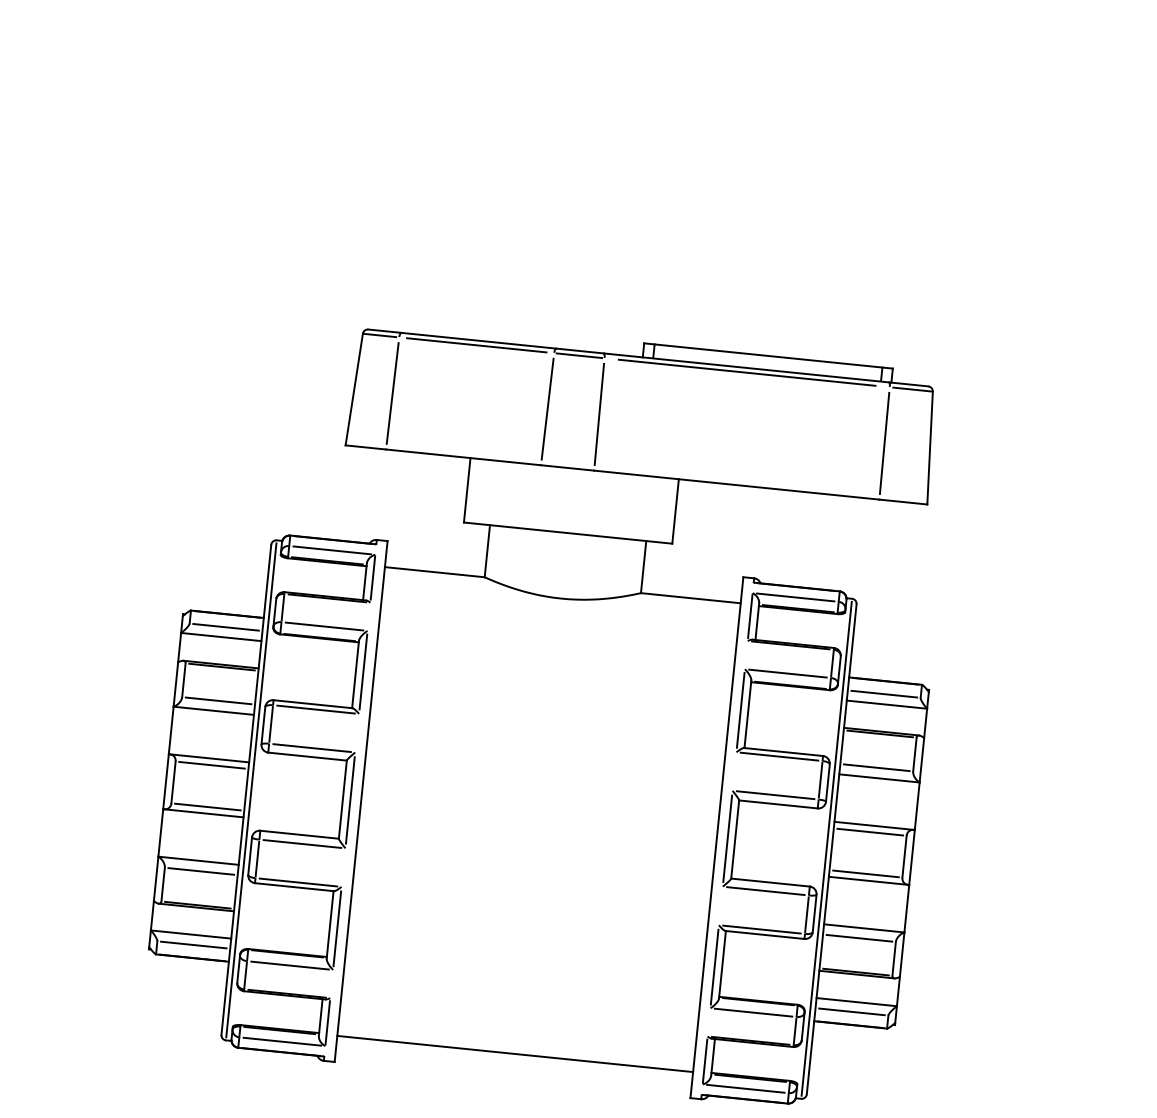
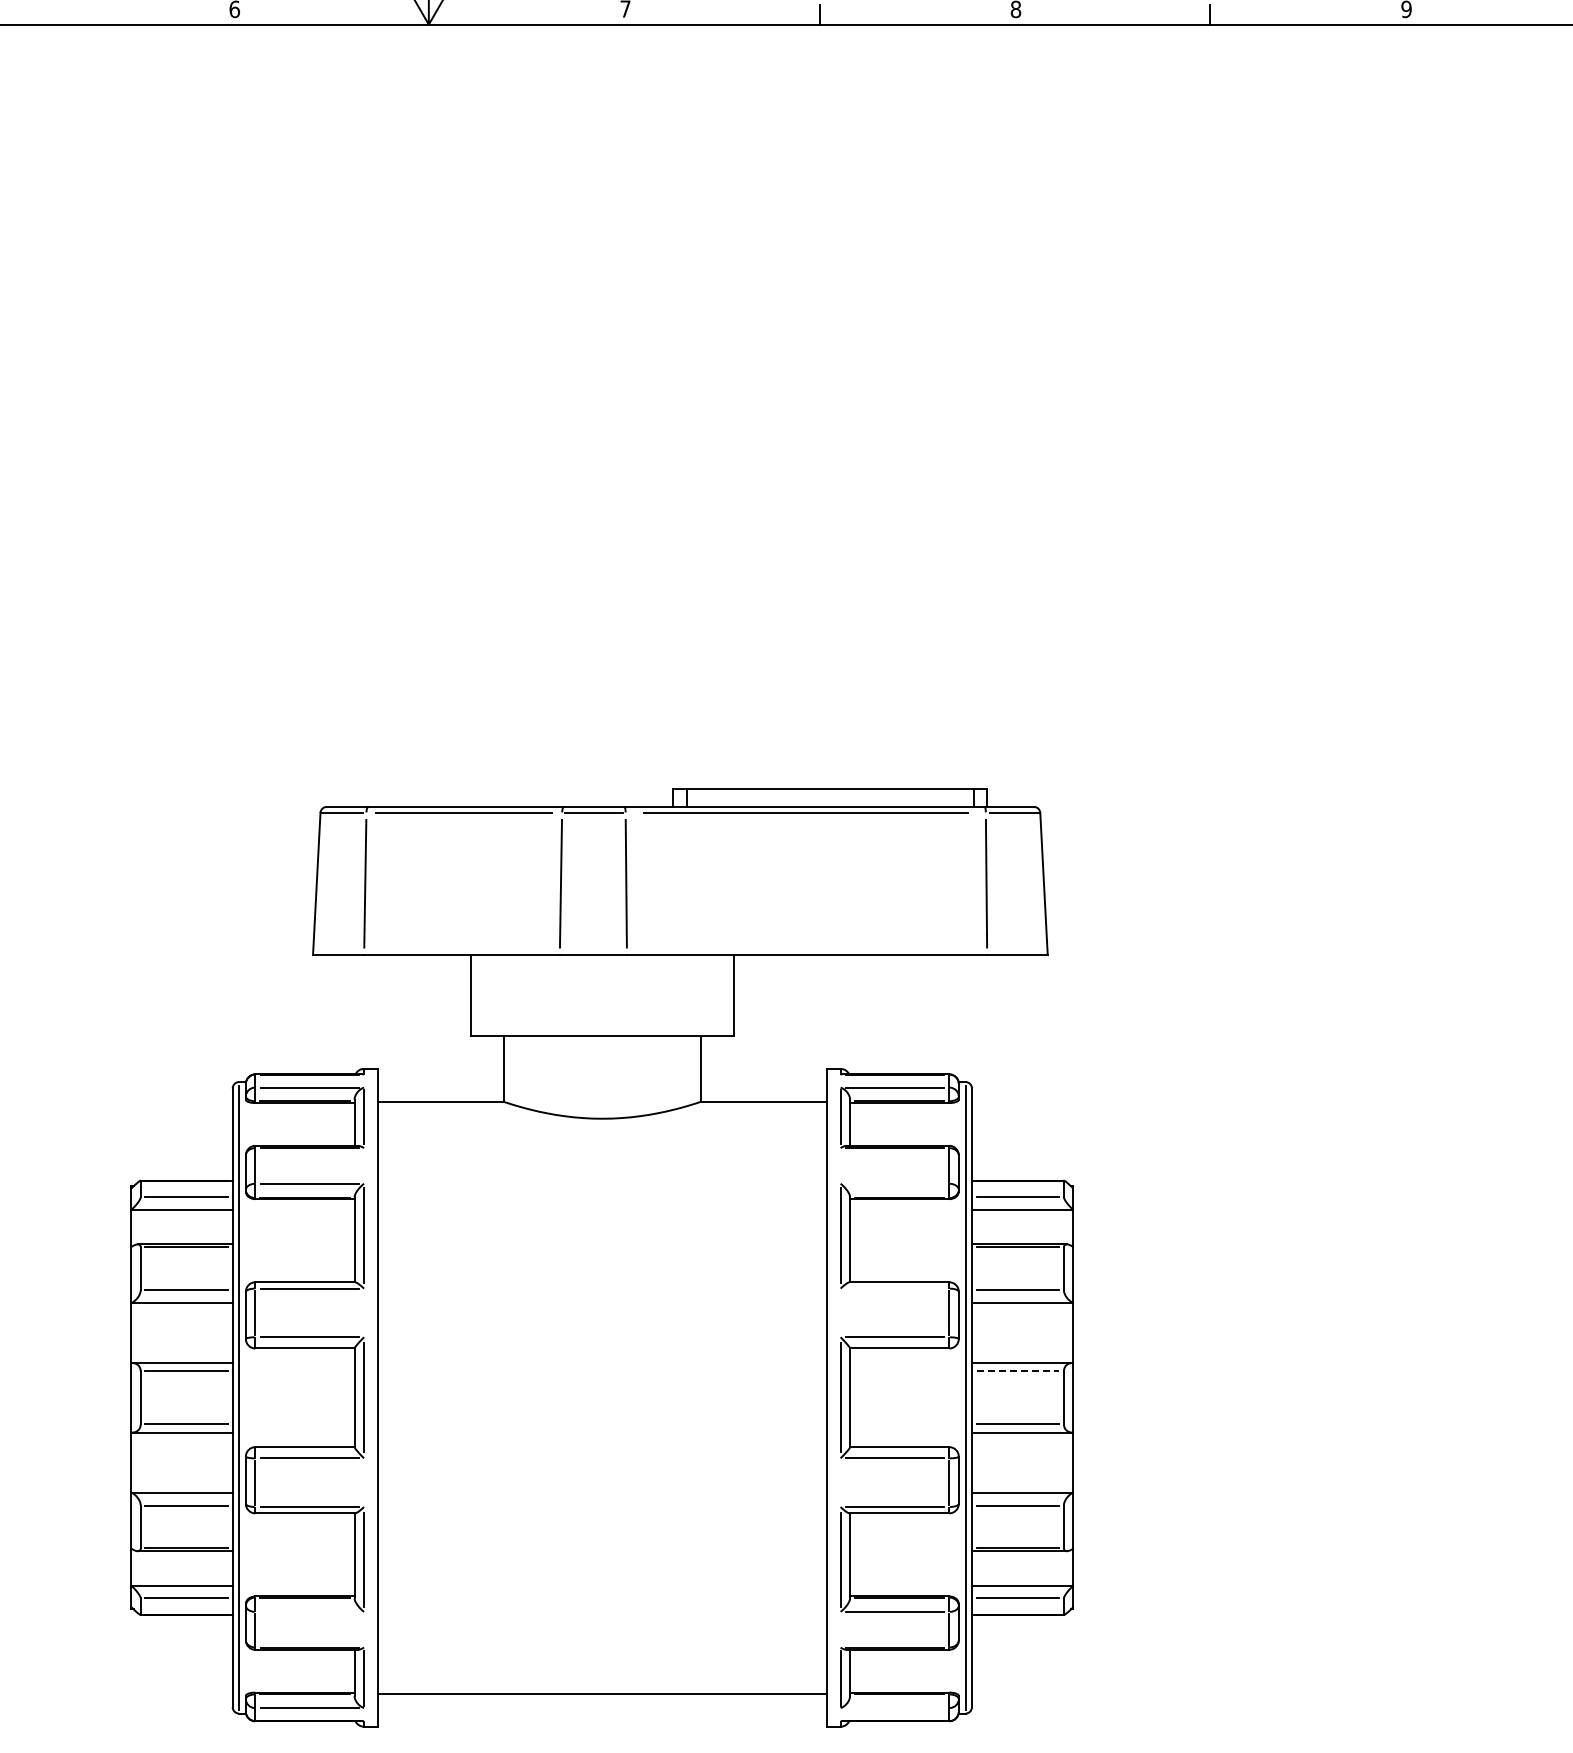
line: (787, 673) -> (894, 1183), removed
line: (779, 756) -> (894, 1288), removed
line: (870, 832) -> (1018, 1371), solid -> dashed
line: (289, 965) -> (309, 1611), removed
line: (745, 1089) -> (894, 1708), removed

